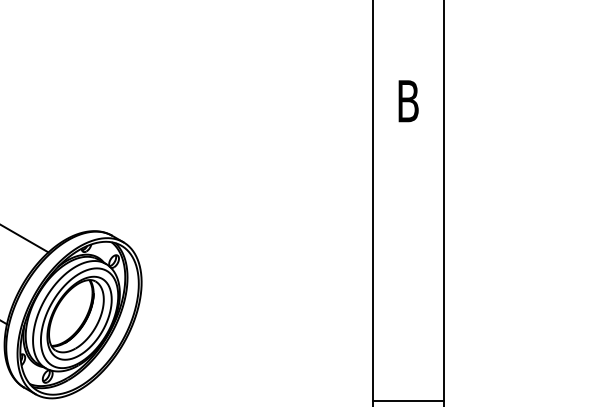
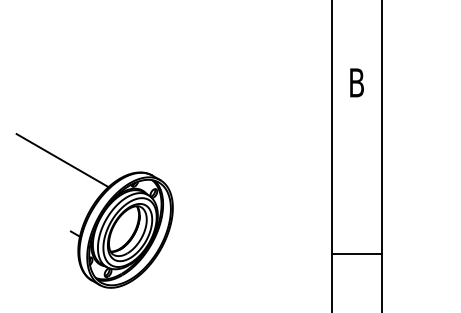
line: (407, 400) -> (356, 253), moved

